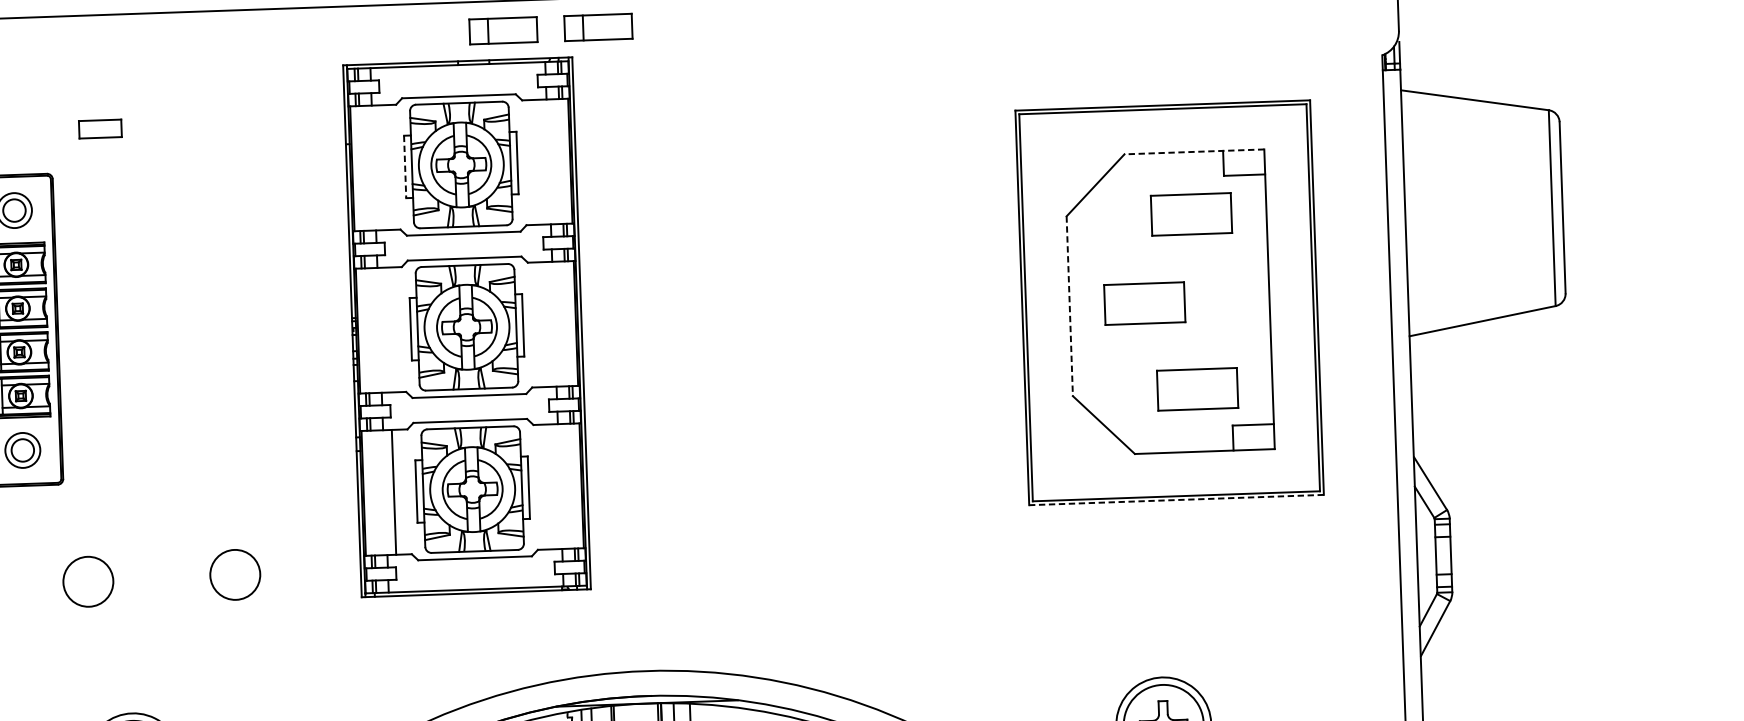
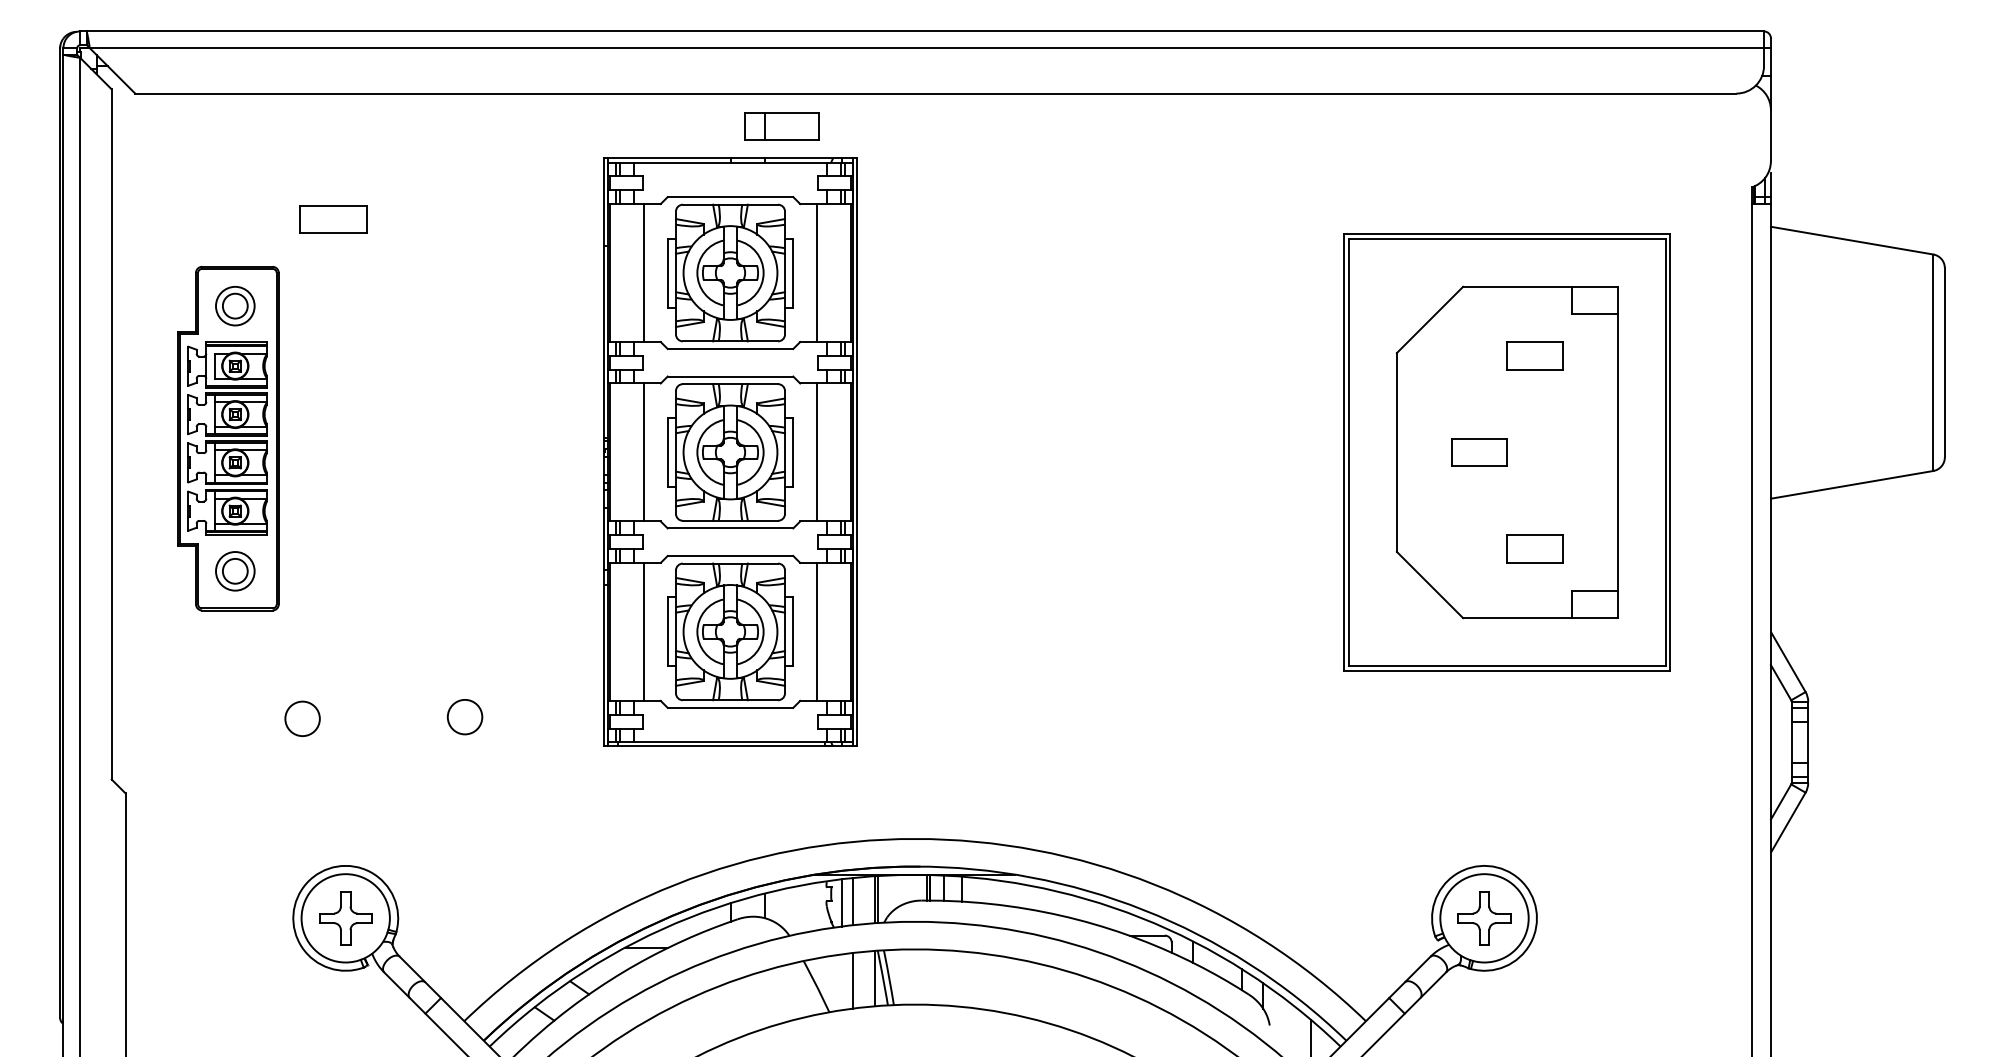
part: (597, 27) -> (886, 126), removed
part: (100, 129) -> (333, 219), size x1.43
line: (1193, 151) -> (1539, 286), dashed -> solid
line: (540, 162) -> (817, 273), added
line: (405, 167) -> (668, 273), dashed -> solid
line: (382, 168) -> (643, 273), added
part: (1191, 214) -> (1534, 355), size x0.62
part: (1144, 303) -> (1479, 452), size x0.62
line: (1069, 306) -> (1396, 452), dashed -> solid
line: (545, 324) -> (817, 452), added
line: (388, 330) -> (643, 452), added
part: (1197, 388) -> (1534, 548), size x0.62
line: (551, 486) -> (817, 631), added
line: (1176, 499) -> (1507, 670), dashed -> solid
circle: (234, 575) -> (464, 717), size x0.62
circle: (88, 581) -> (302, 718), size x0.62

